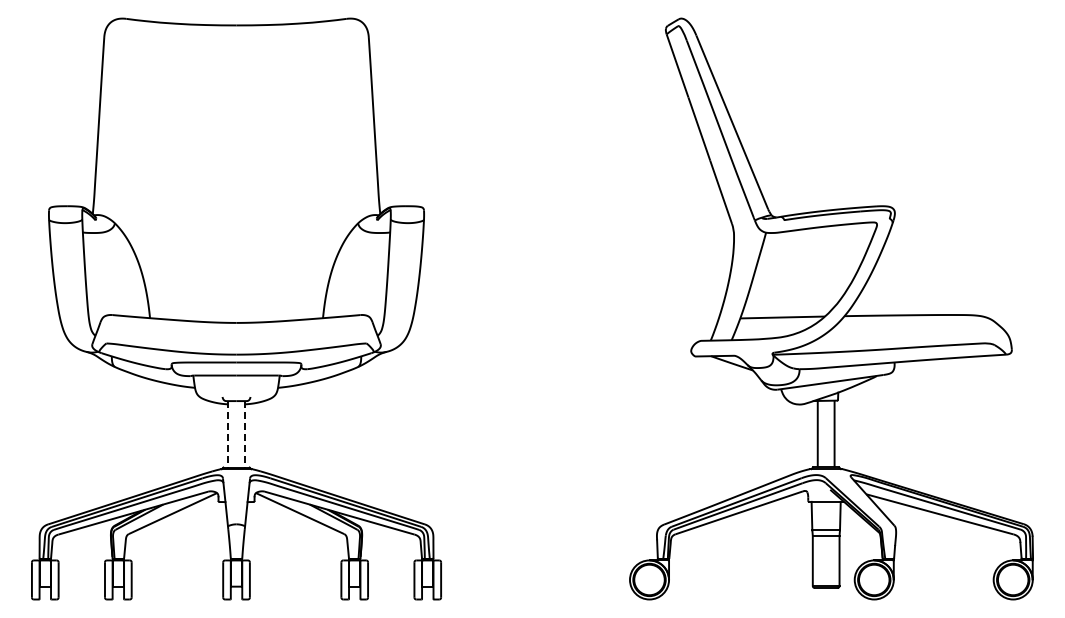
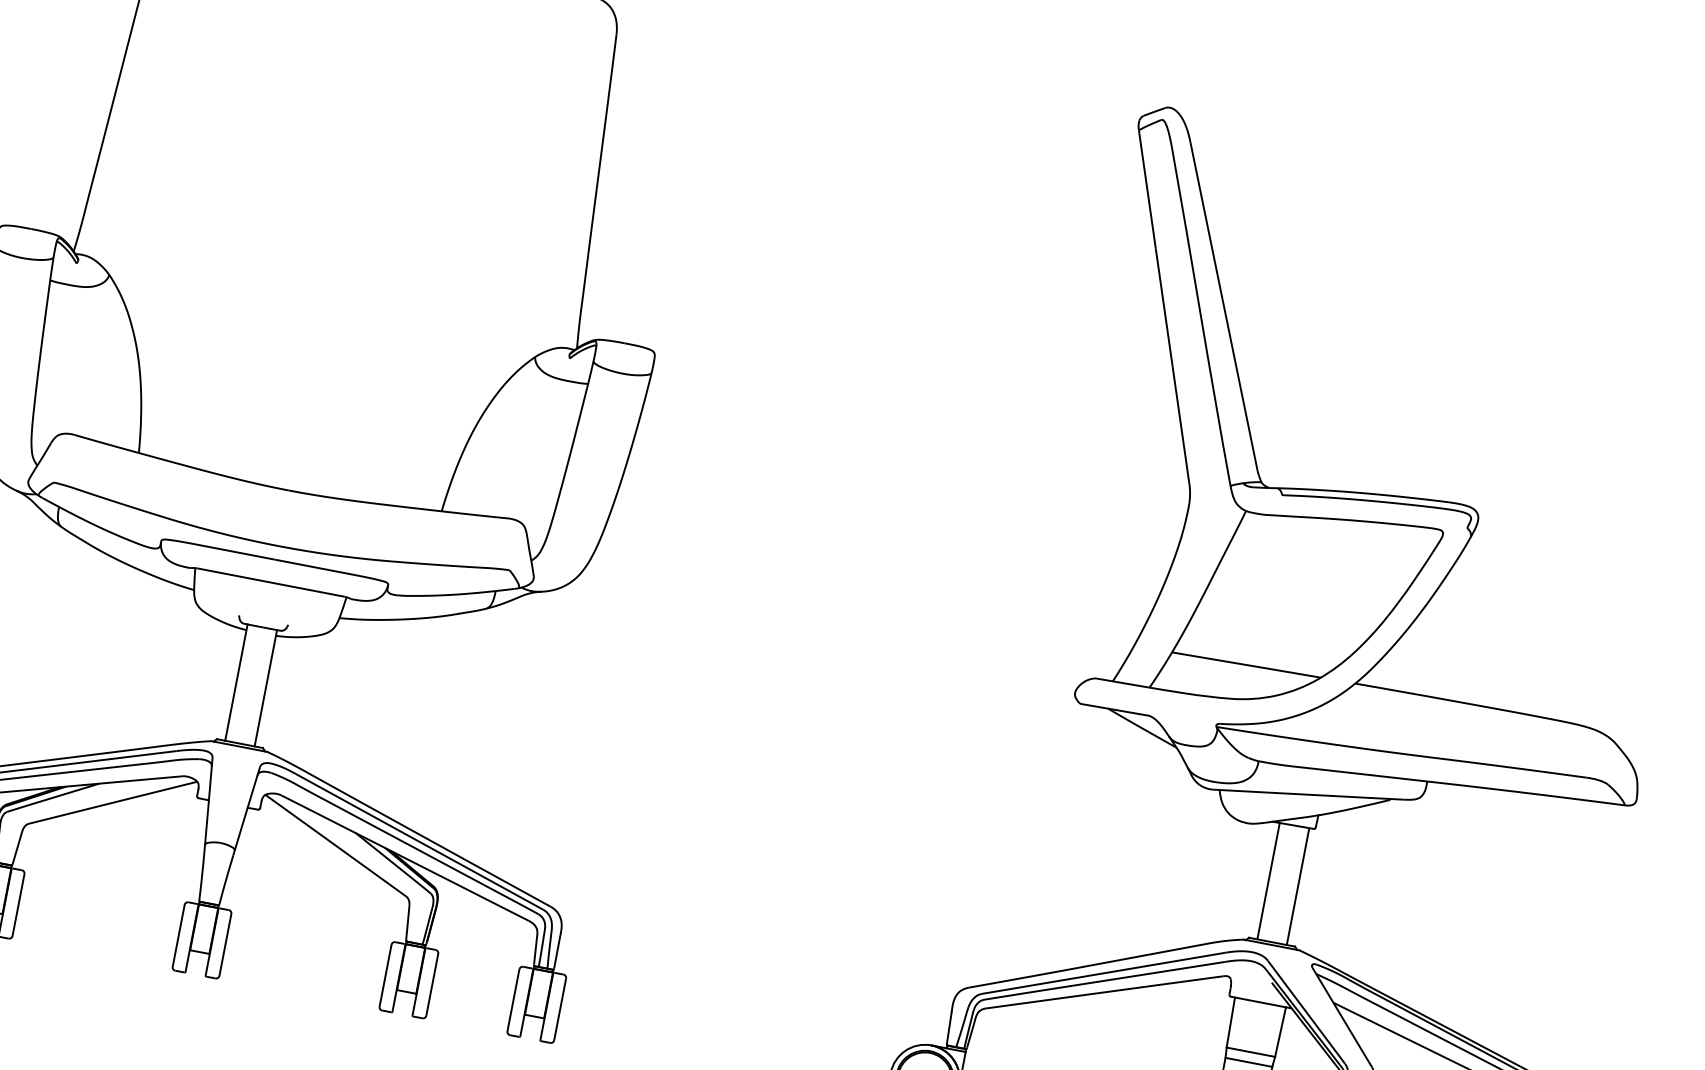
line: (228, 434) -> (237, 683), dashed -> solid
line: (244, 434) -> (265, 688), dashed -> solid

